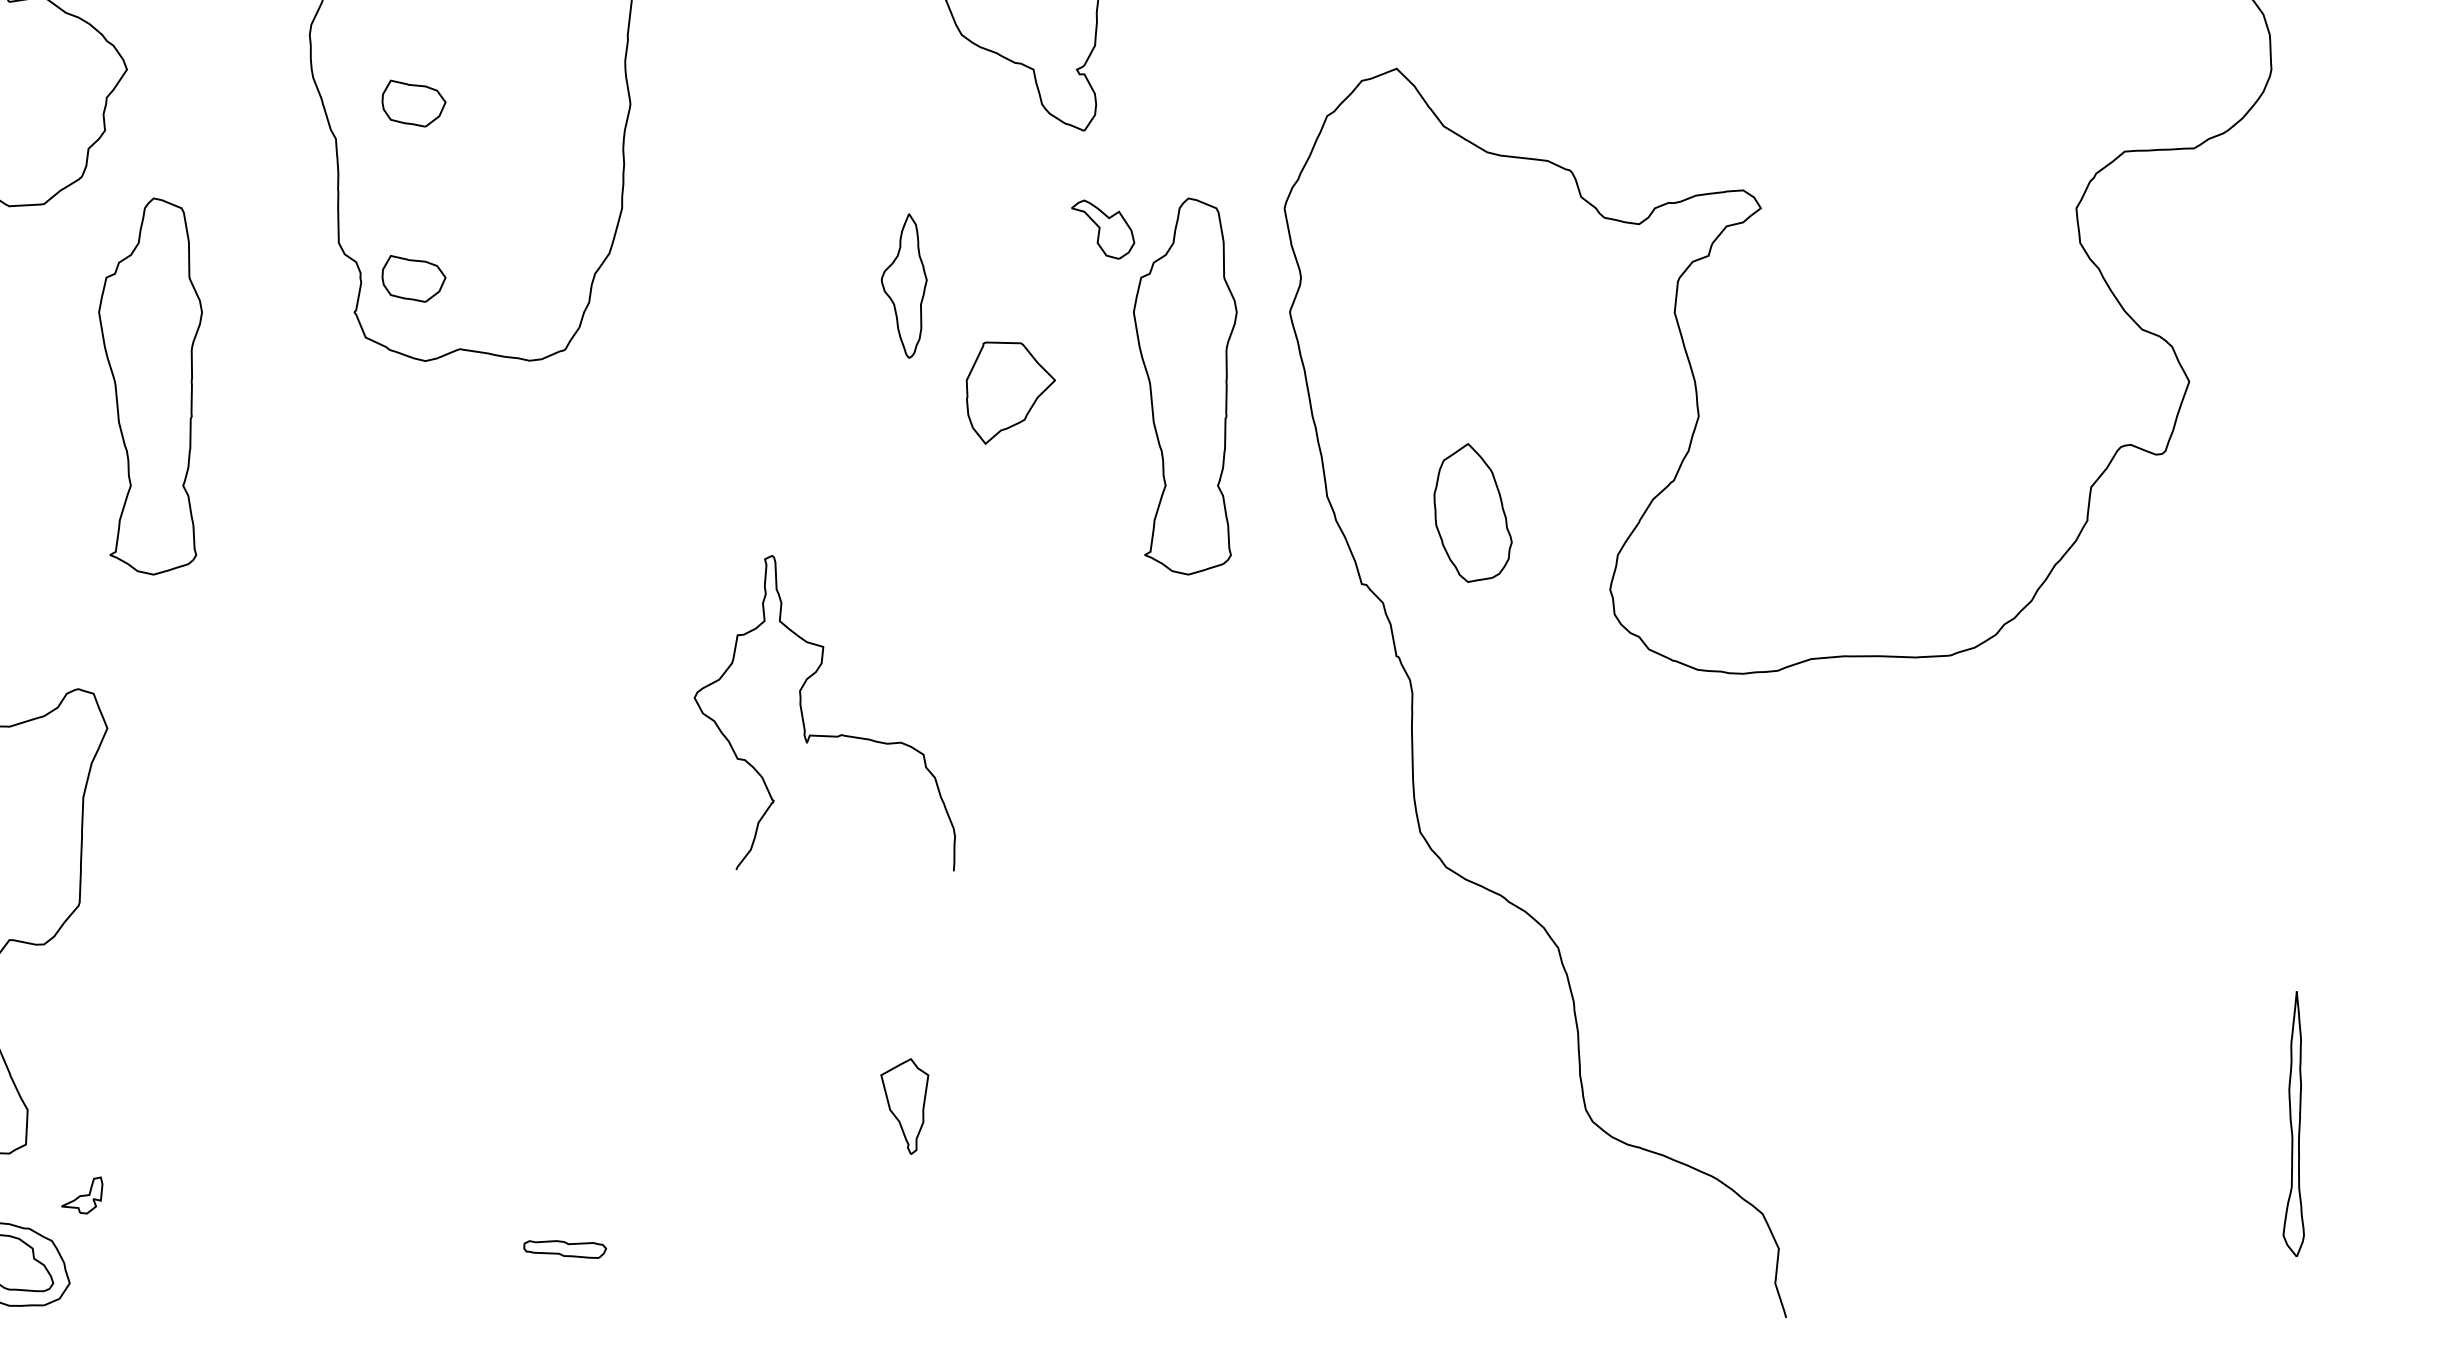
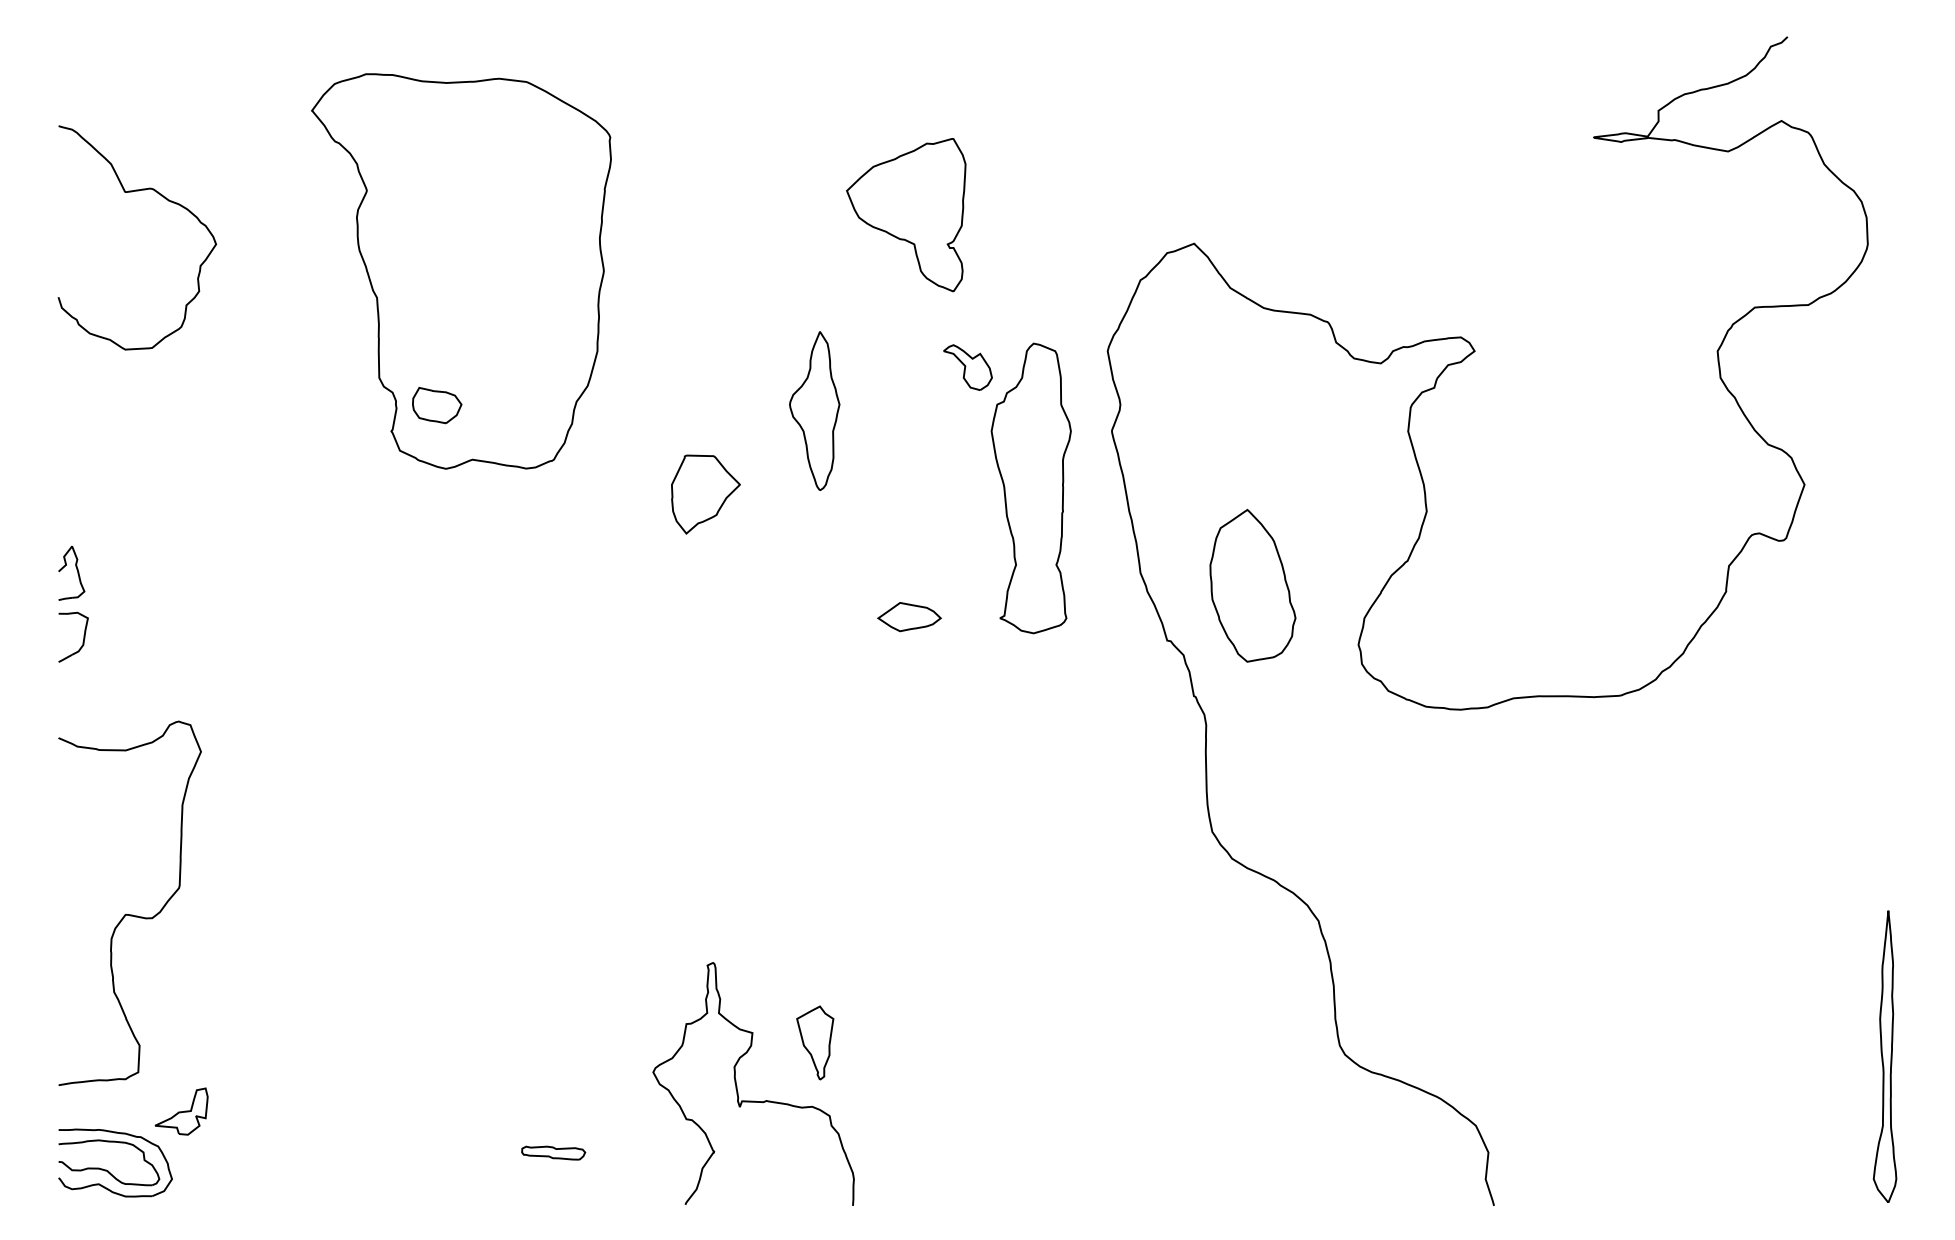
part: (414, 103) -> (437, 270), removed
part: (903, 285) -> (814, 410), size x1.43
part: (149, 386) -> (233, 488), removed
part: (1010, 393) -> (705, 494), moved
part: (1472, 512) -> (1252, 585), size x1.43
part: (1027, 554) -> (909, 617), added
curve: (803, 715) -> (737, 1085), moved
part: (2293, 1124) -> (1884, 1056), size x1.43
part: (82, 1195) -> (181, 1111), size x1.67

